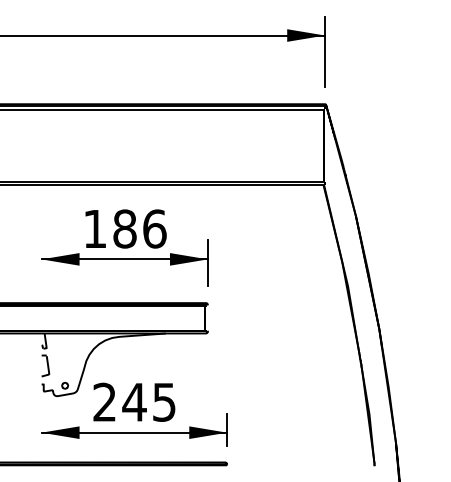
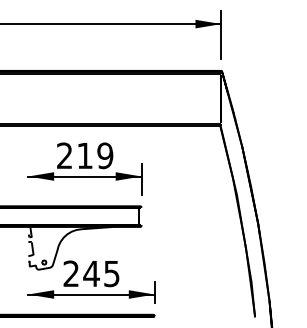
text: (125, 228) -> (85, 155), 186 -> 219

